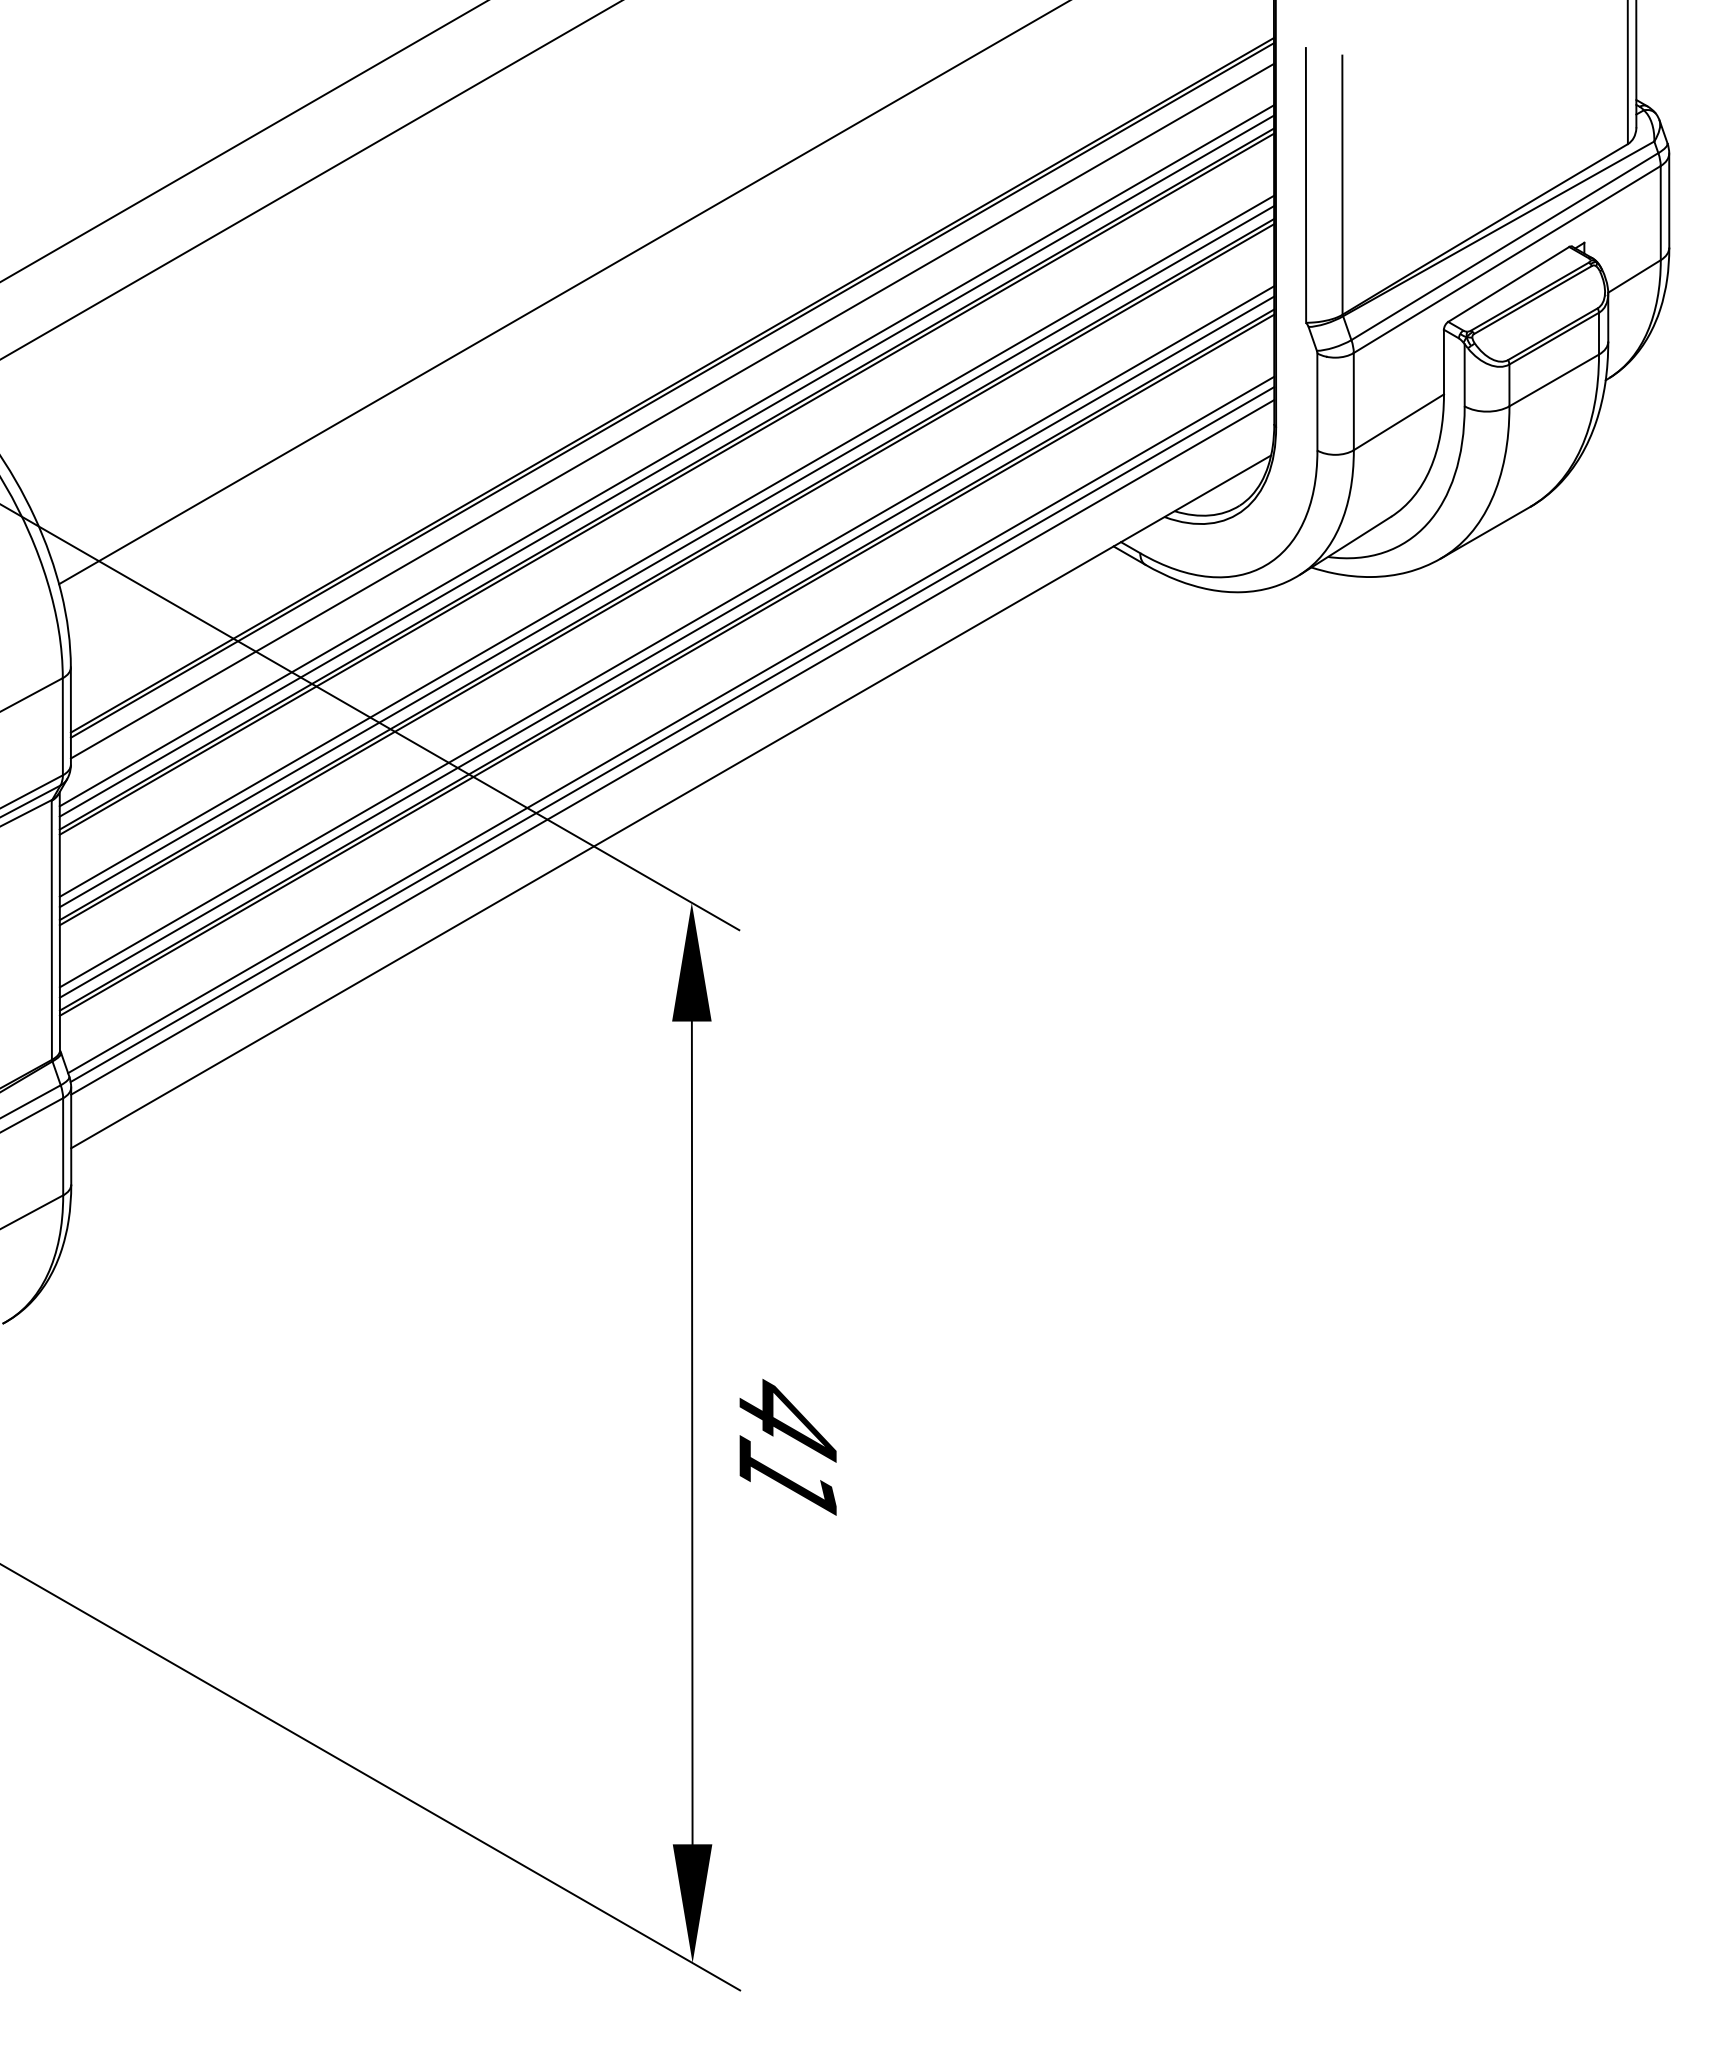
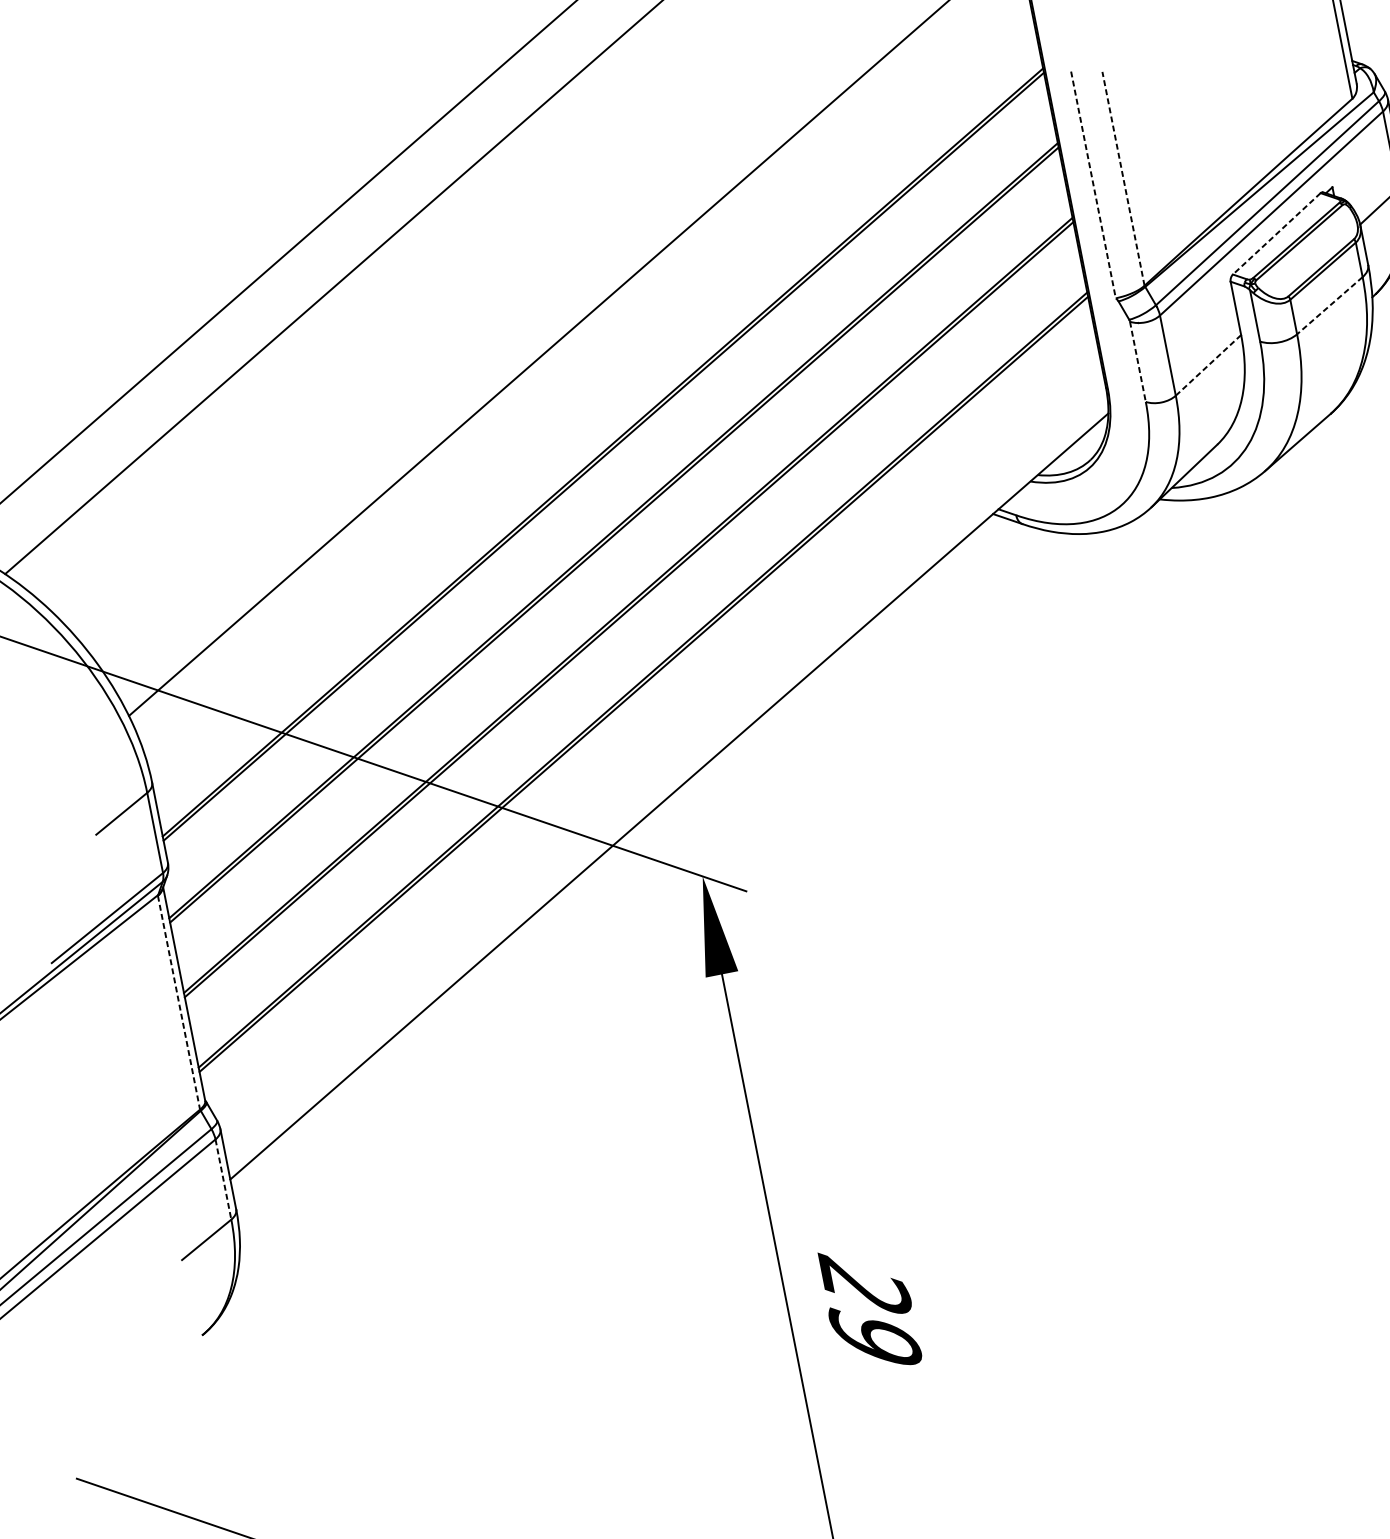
line: (1342, 185) -> (1123, 179), solid -> dashed
line: (1306, 186) -> (1094, 185), solid -> dashed
line: (1508, 284) -> (1276, 233), solid -> dashed
line: (1554, 380) -> (1330, 305), solid -> dashed
line: (1317, 402) -> (1138, 362), solid -> dashed
line: (672, 410) -> (607, 473), removed
line: (1399, 422) -> (1208, 365), solid -> dashed
line: (666, 455) -> (609, 511), removed
line: (666, 465) -> (611, 519), removed
line: (666, 545) -> (623, 585), removed
line: (666, 556) -> (625, 594), removed
line: (666, 636) -> (638, 660), removed
line: (666, 646) -> (640, 669), removed
line: (671, 724) -> (657, 732), removed
line: (672, 734) -> (659, 740), removed
line: (672, 747) -> (661, 751), removed
line: (51, 930) -> (178, 1002), solid -> dashed
line: (63, 1146) -> (223, 1179), solid -> dashed
text: (787, 1444) -> (869, 1307), 41 -> 29

